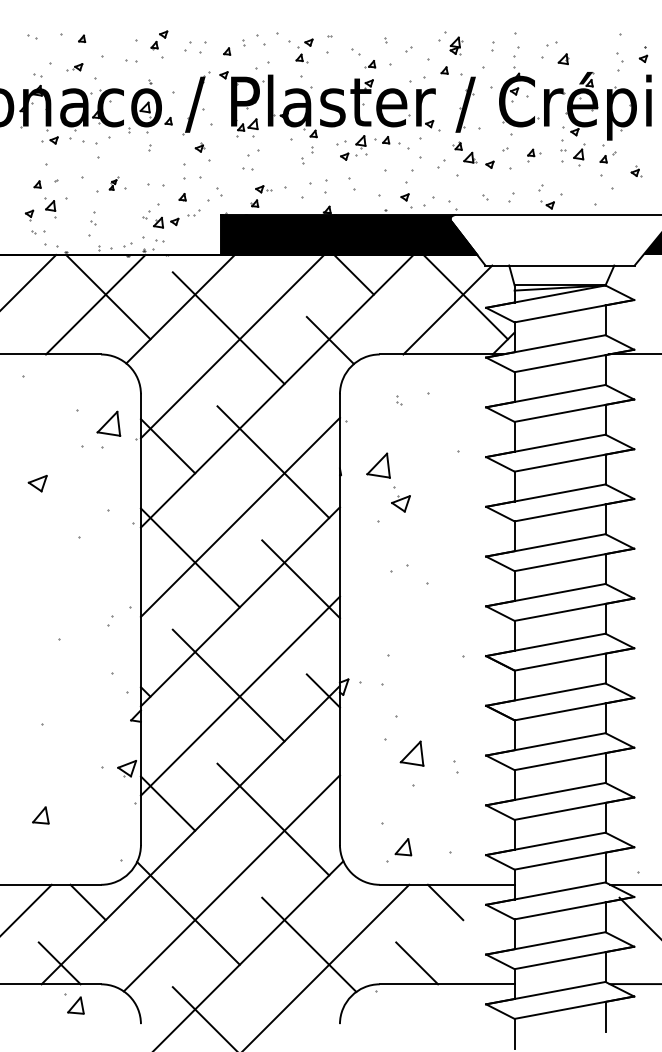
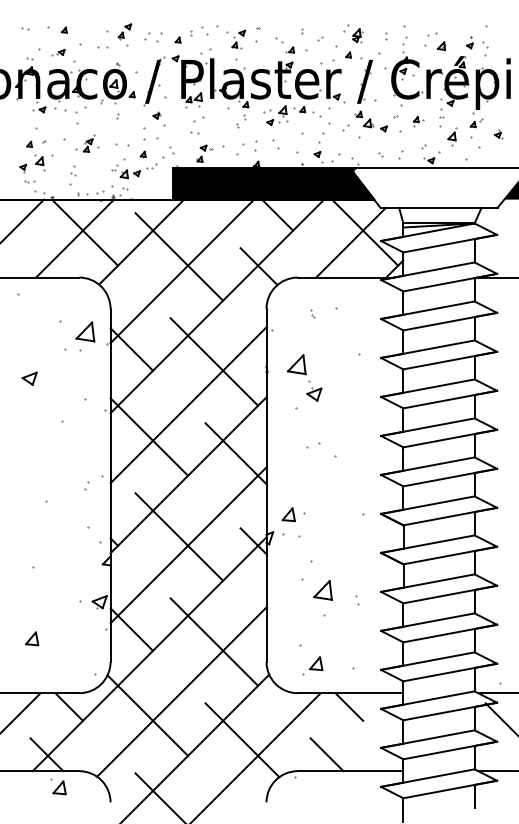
part: (643, 54) -> (469, 42), moved
part: (579, 154) -> (452, 136), moved
part: (113, 183) -> (89, 143), size x1.67
part: (368, 657) -> (288, 515), added

